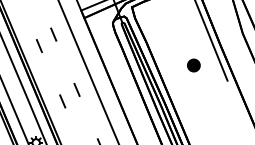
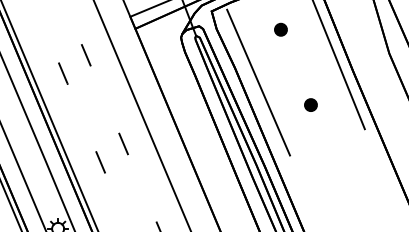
part: (174, 18) -> (279, 29), added
line: (160, 51) -> (257, 82), added
part: (193, 65) -> (310, 104), size x0.62

